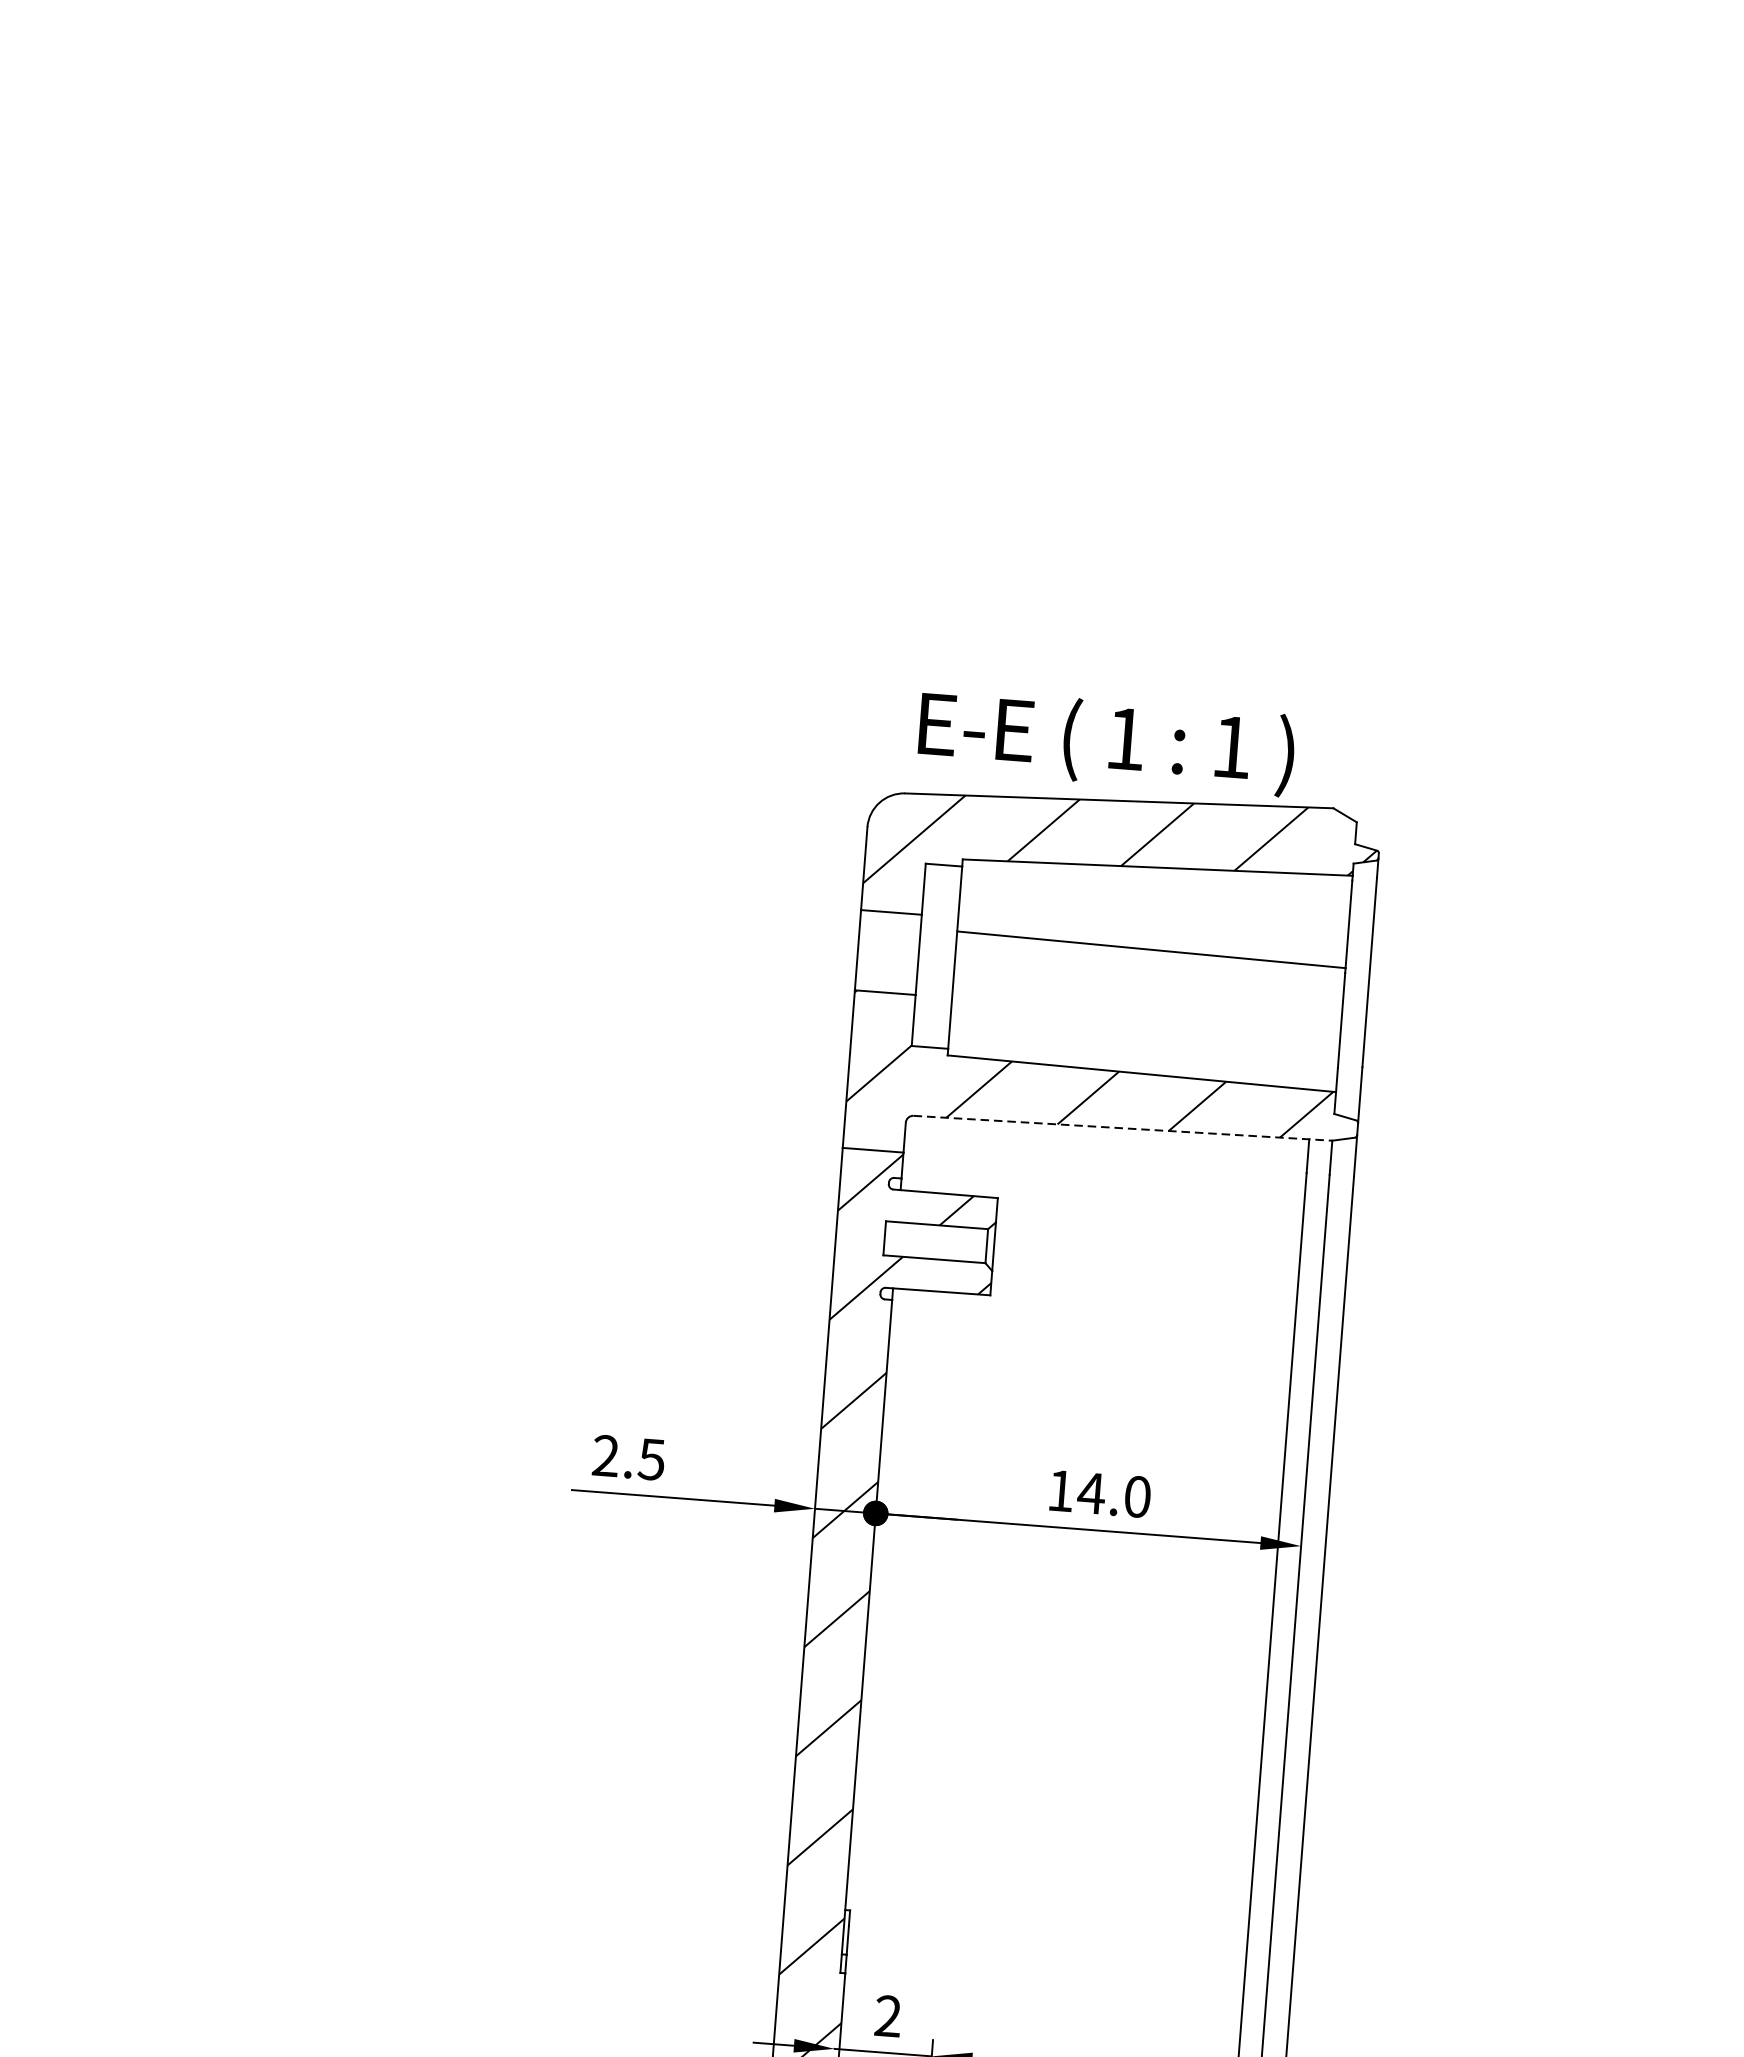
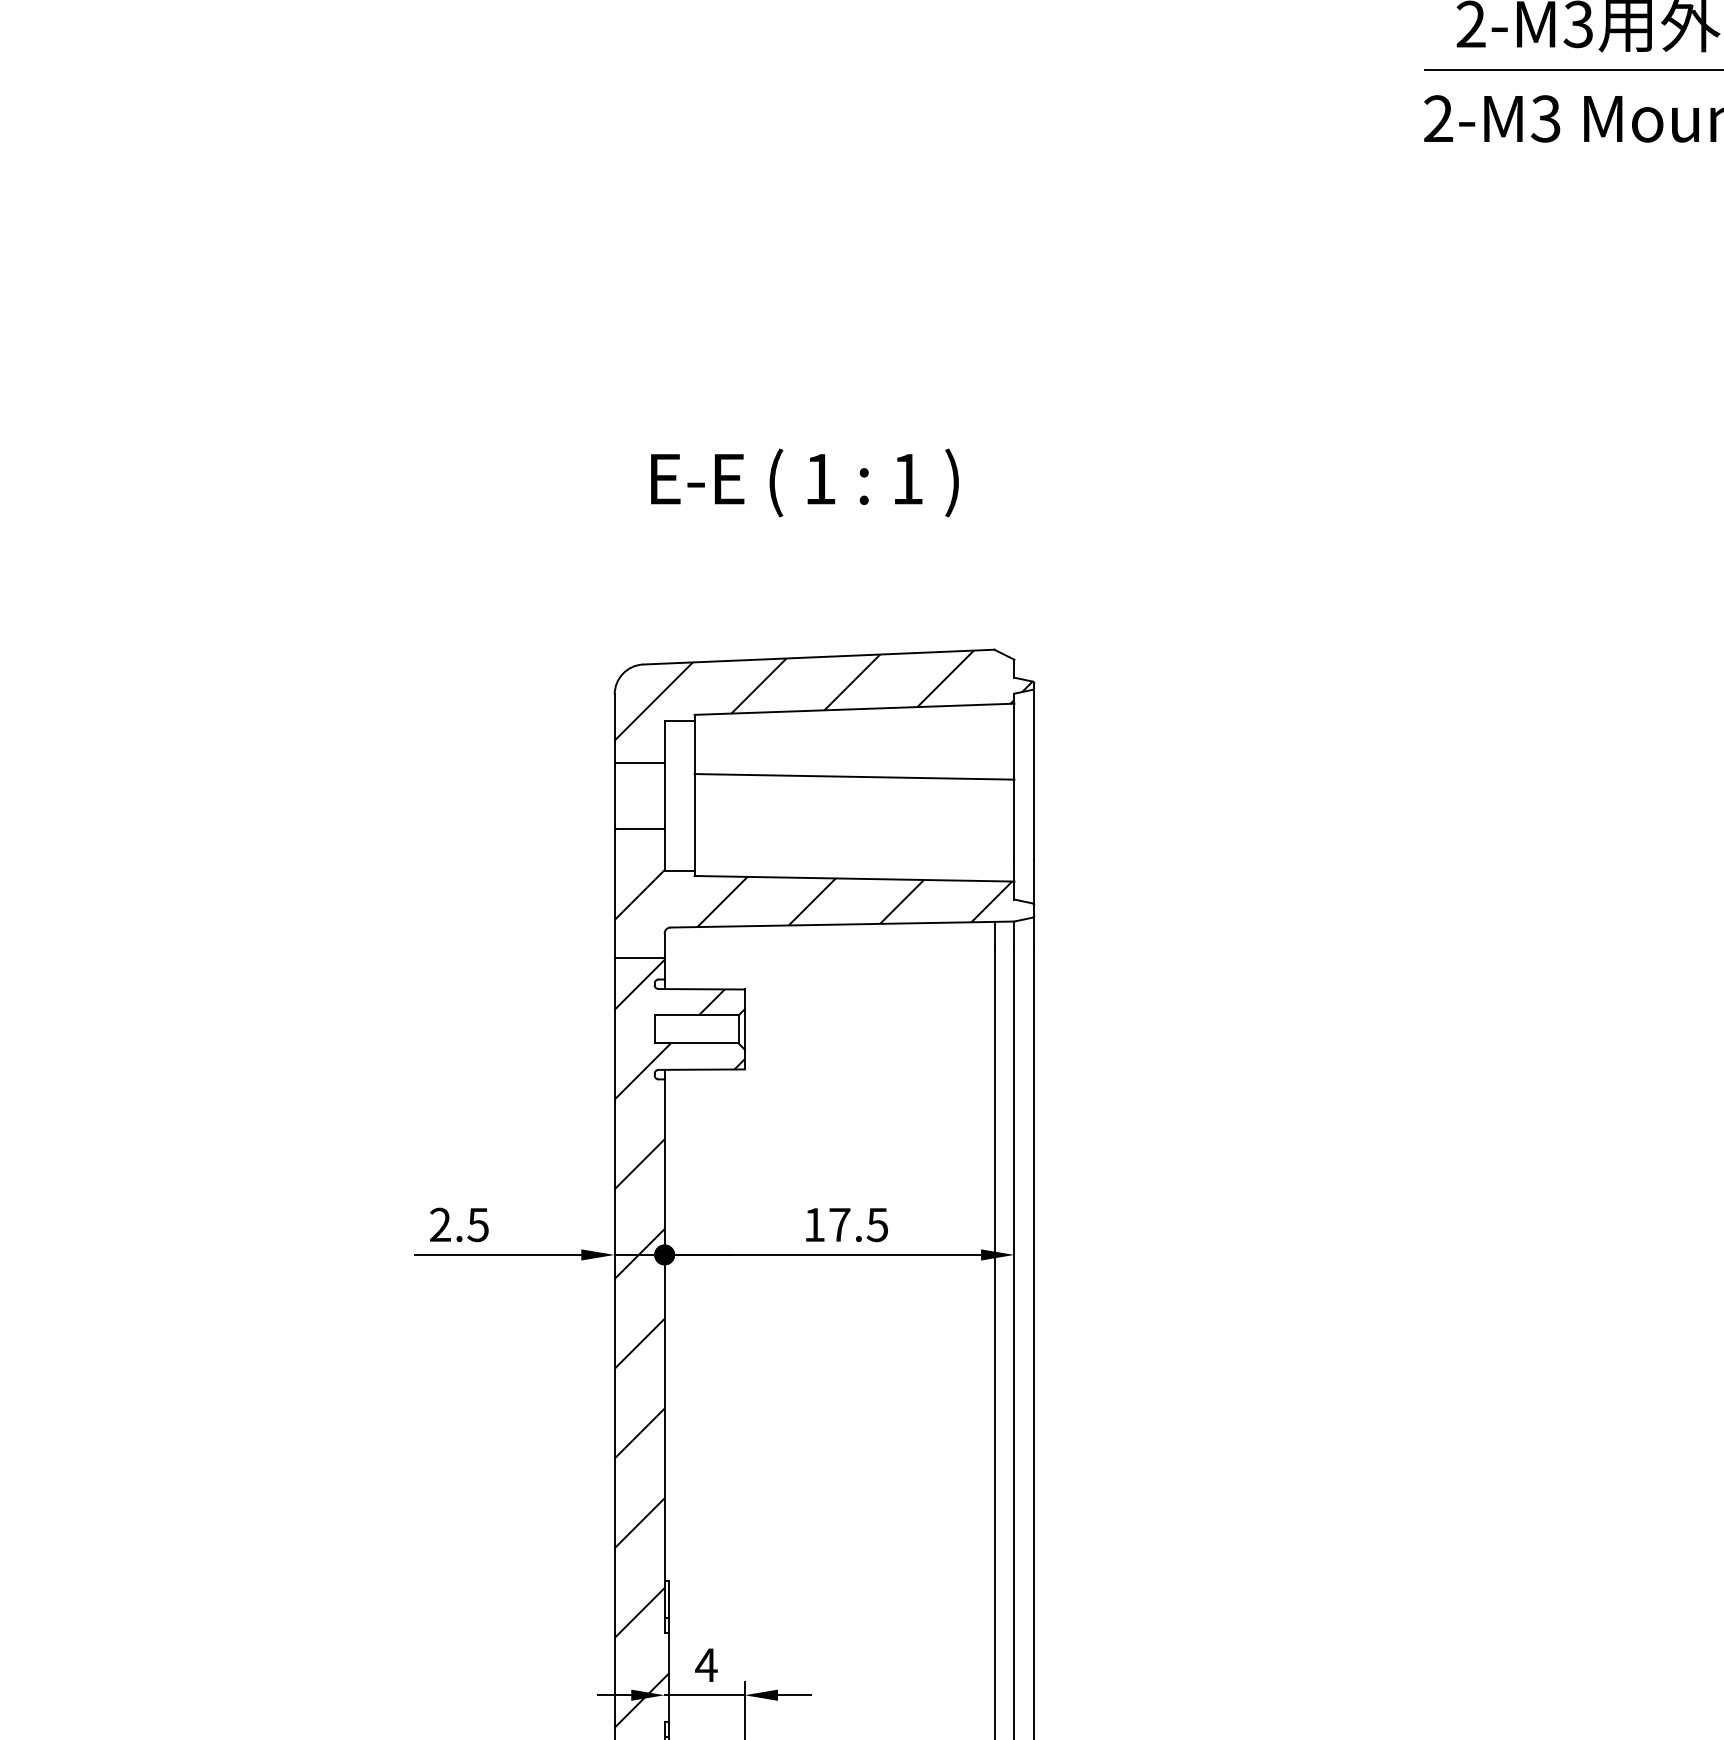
text: (1106, 741) -> (804, 482), moved
line: (1122, 1128) -> (842, 924), dashed -> solid
text: (1114, 1494) -> (858, 1224), 14.0 -> 17.5
text: (888, 2015) -> (706, 1664), 2 -> 4

